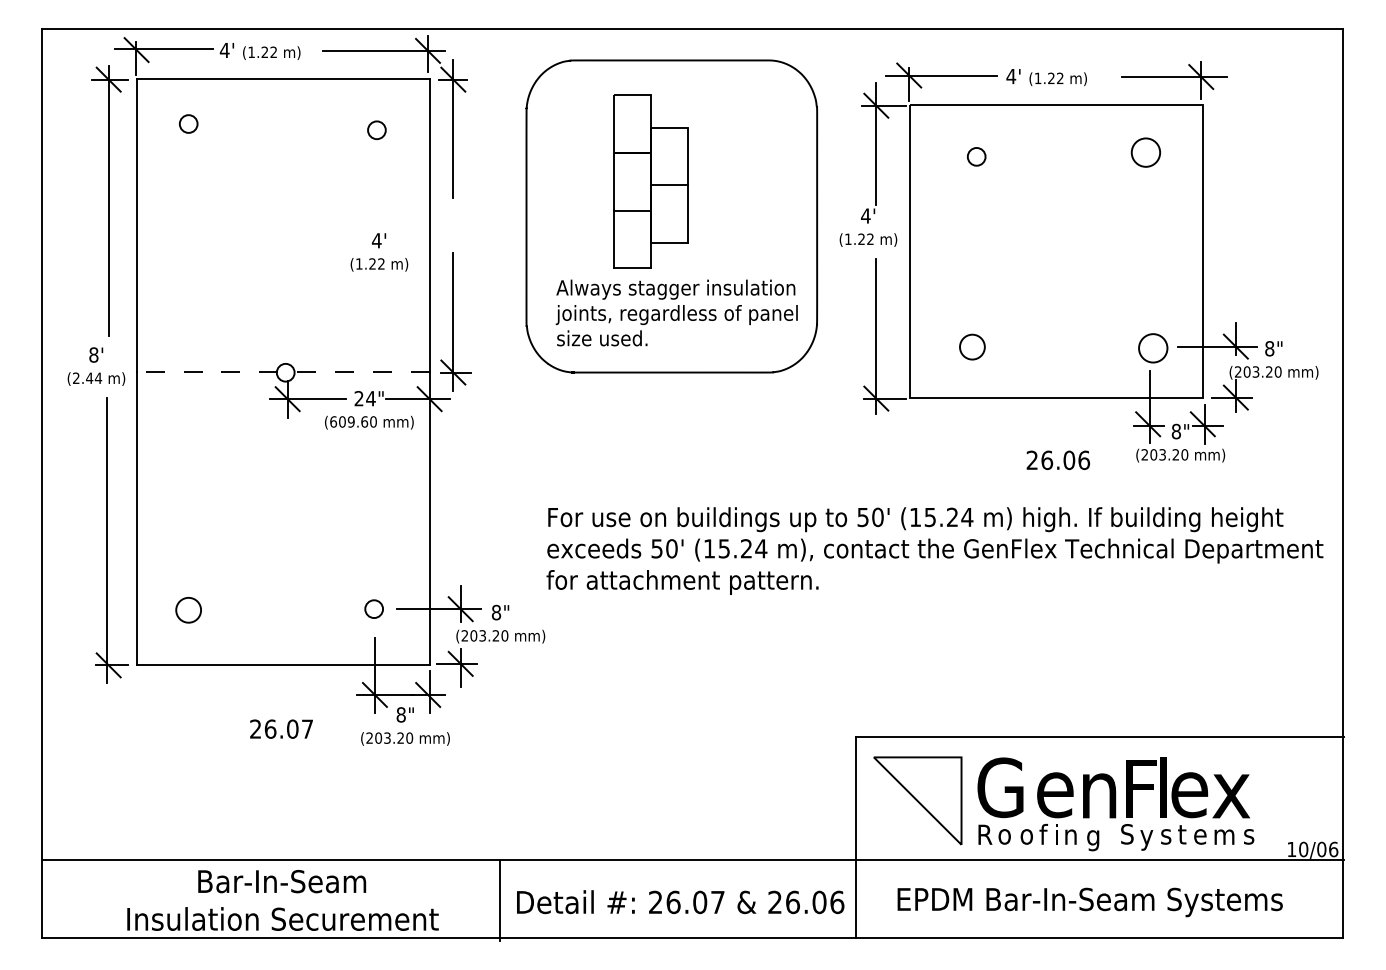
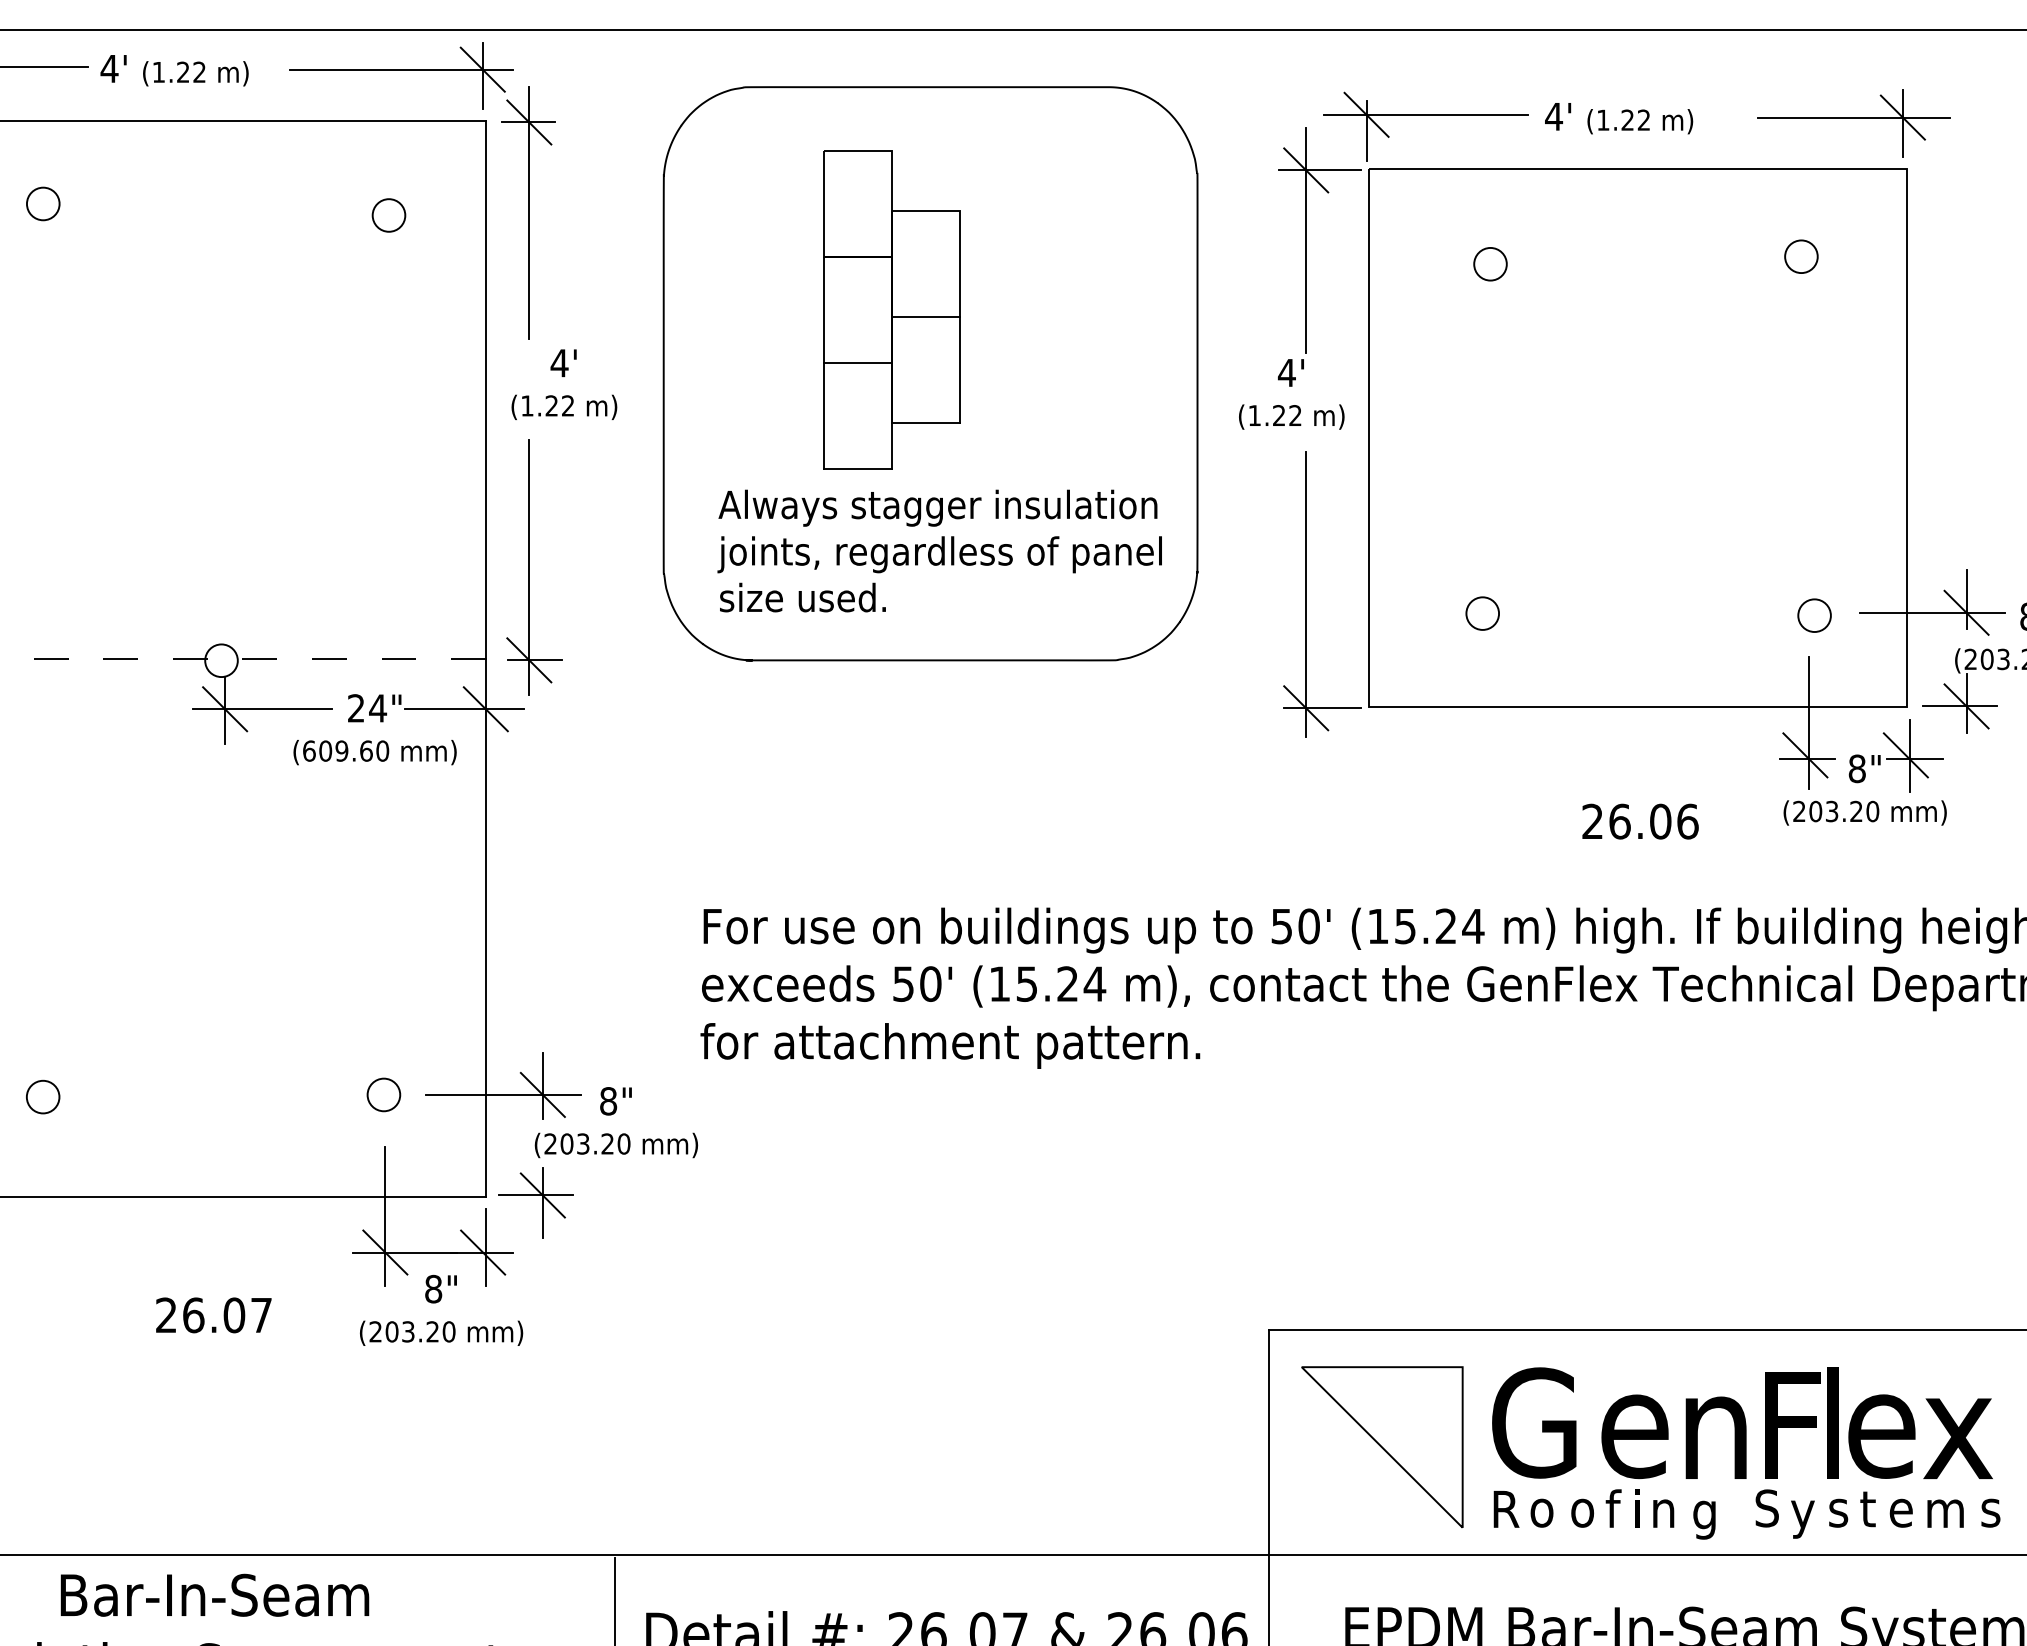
circle: (1145, 152) -> (1800, 256), size x0.62
text: (379, 252) -> (564, 384), moved
circle: (972, 346) -> (1482, 612), size x0.71
circle: (1152, 347) -> (1813, 614), size x0.62
circle: (188, 610) -> (42, 1097), size x0.71

